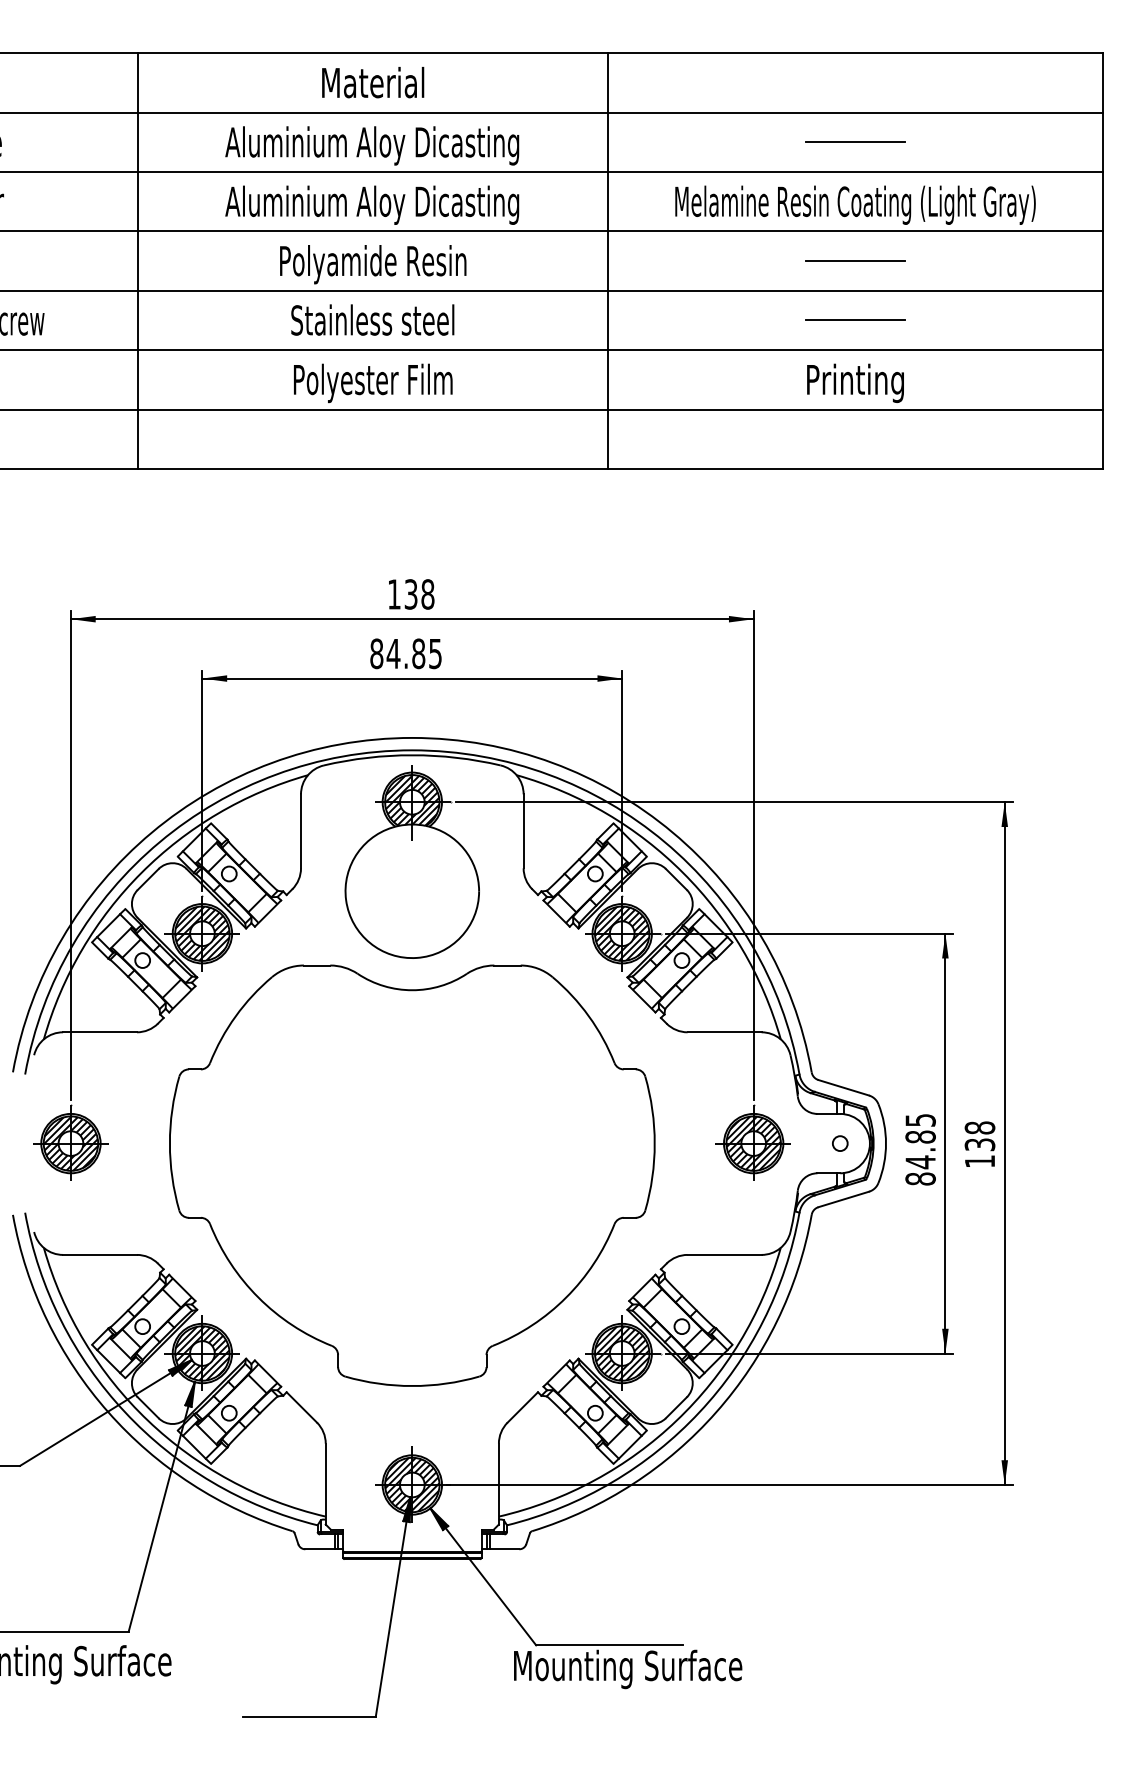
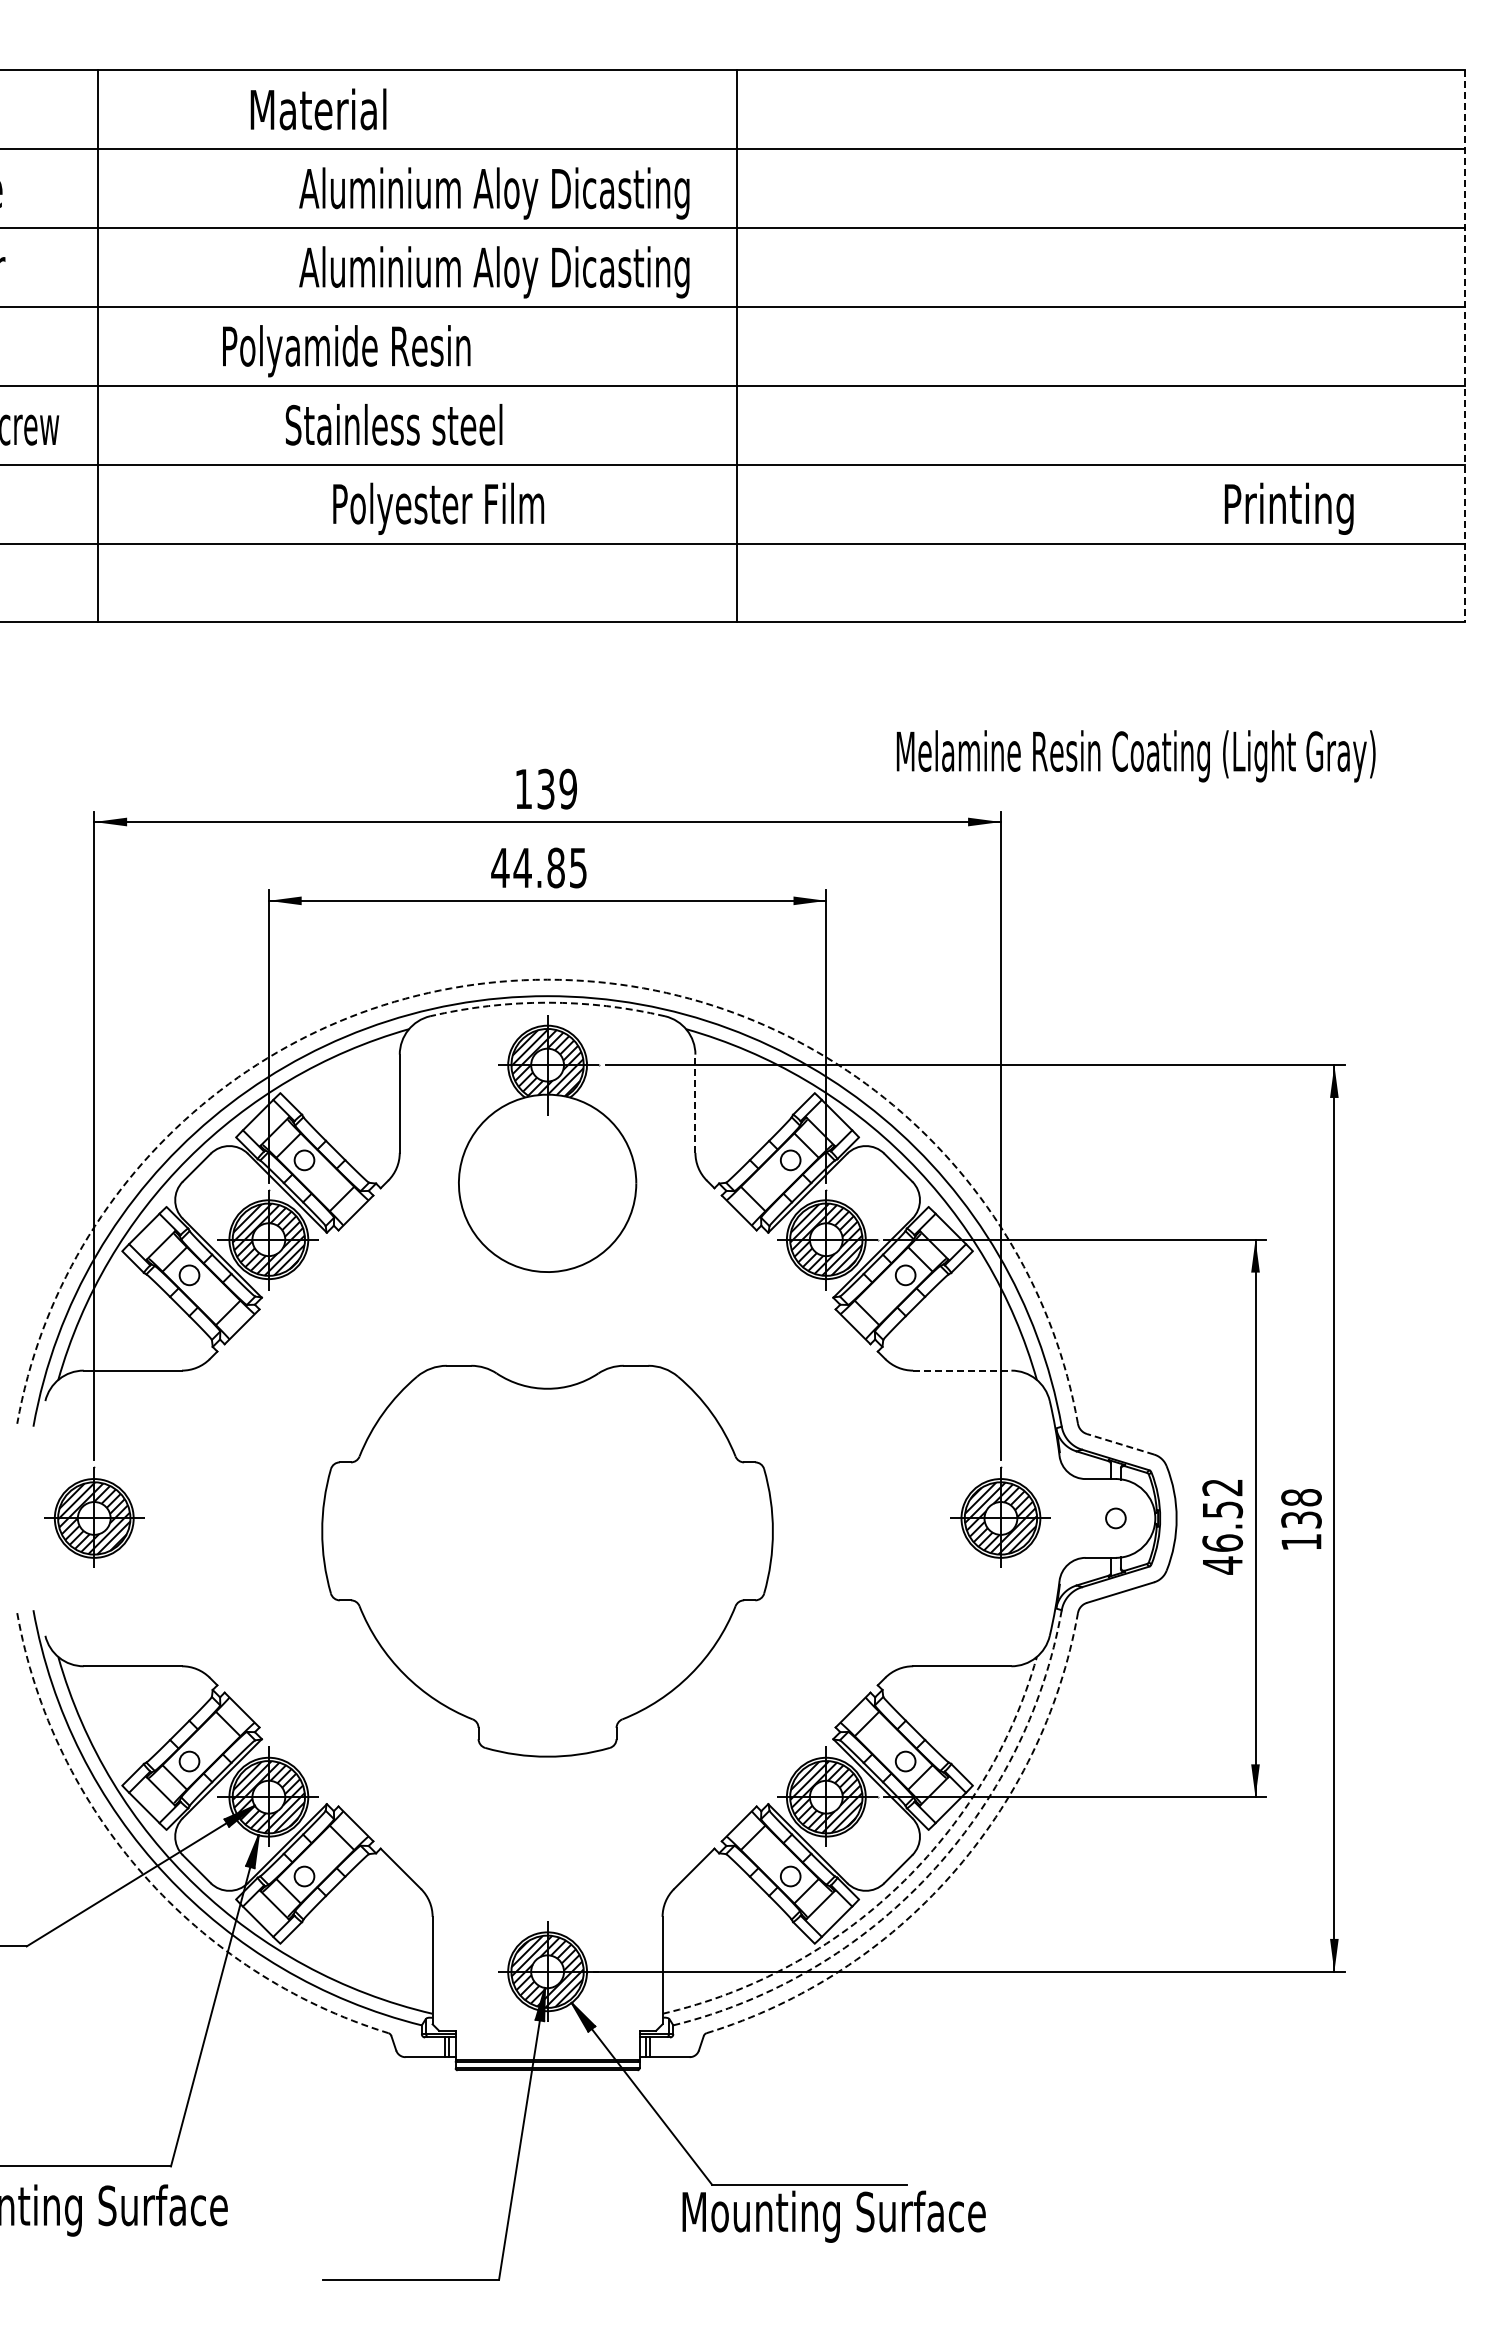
text: (373, 82) -> (318, 109), moved
line: (855, 142) -> (1135, 188), removed
text: (855, 205) -> (1135, 756), moved
line: (138, 261) -> (98, 346), moved
line: (608, 261) -> (736, 346), moved
line: (855, 261) -> (1135, 346), removed
line: (1102, 261) -> (1464, 346), solid -> dashed
text: (373, 264) -> (346, 351), moved
text: (372, 319) -> (393, 424), moved
line: (855, 320) -> (1135, 425), removed
text: (373, 383) -> (438, 508), moved
text: (855, 383) -> (1288, 508), moved
text: (428, 593) -> (568, 788), 138 -> 139
text: (376, 653) -> (500, 867), 84.85 -> 44.85
arc: (412, 737) -> (547, 979), solid -> dashed
arc: (412, 755) -> (547, 1002), solid -> dashed
line: (523, 831) -> (695, 1103), solid -> dashed
line: (724, 1032) -> (962, 1370), solid -> dashed
line: (843, 1087) -> (1120, 1444), solid -> dashed
text: (920, 1149) -> (1222, 1526), 84.85 -> 46.52
part: (412, 1176) -> (547, 1561), size x0.7
arc: (108, 1412) -> (143, 1875), solid -> dashed
arc: (699, 1412) -> (929, 1875), solid -> dashed
arc: (716, 1412) -> (951, 1875), solid -> dashed
arc: (676, 1420) -> (898, 1886), solid -> dashed

